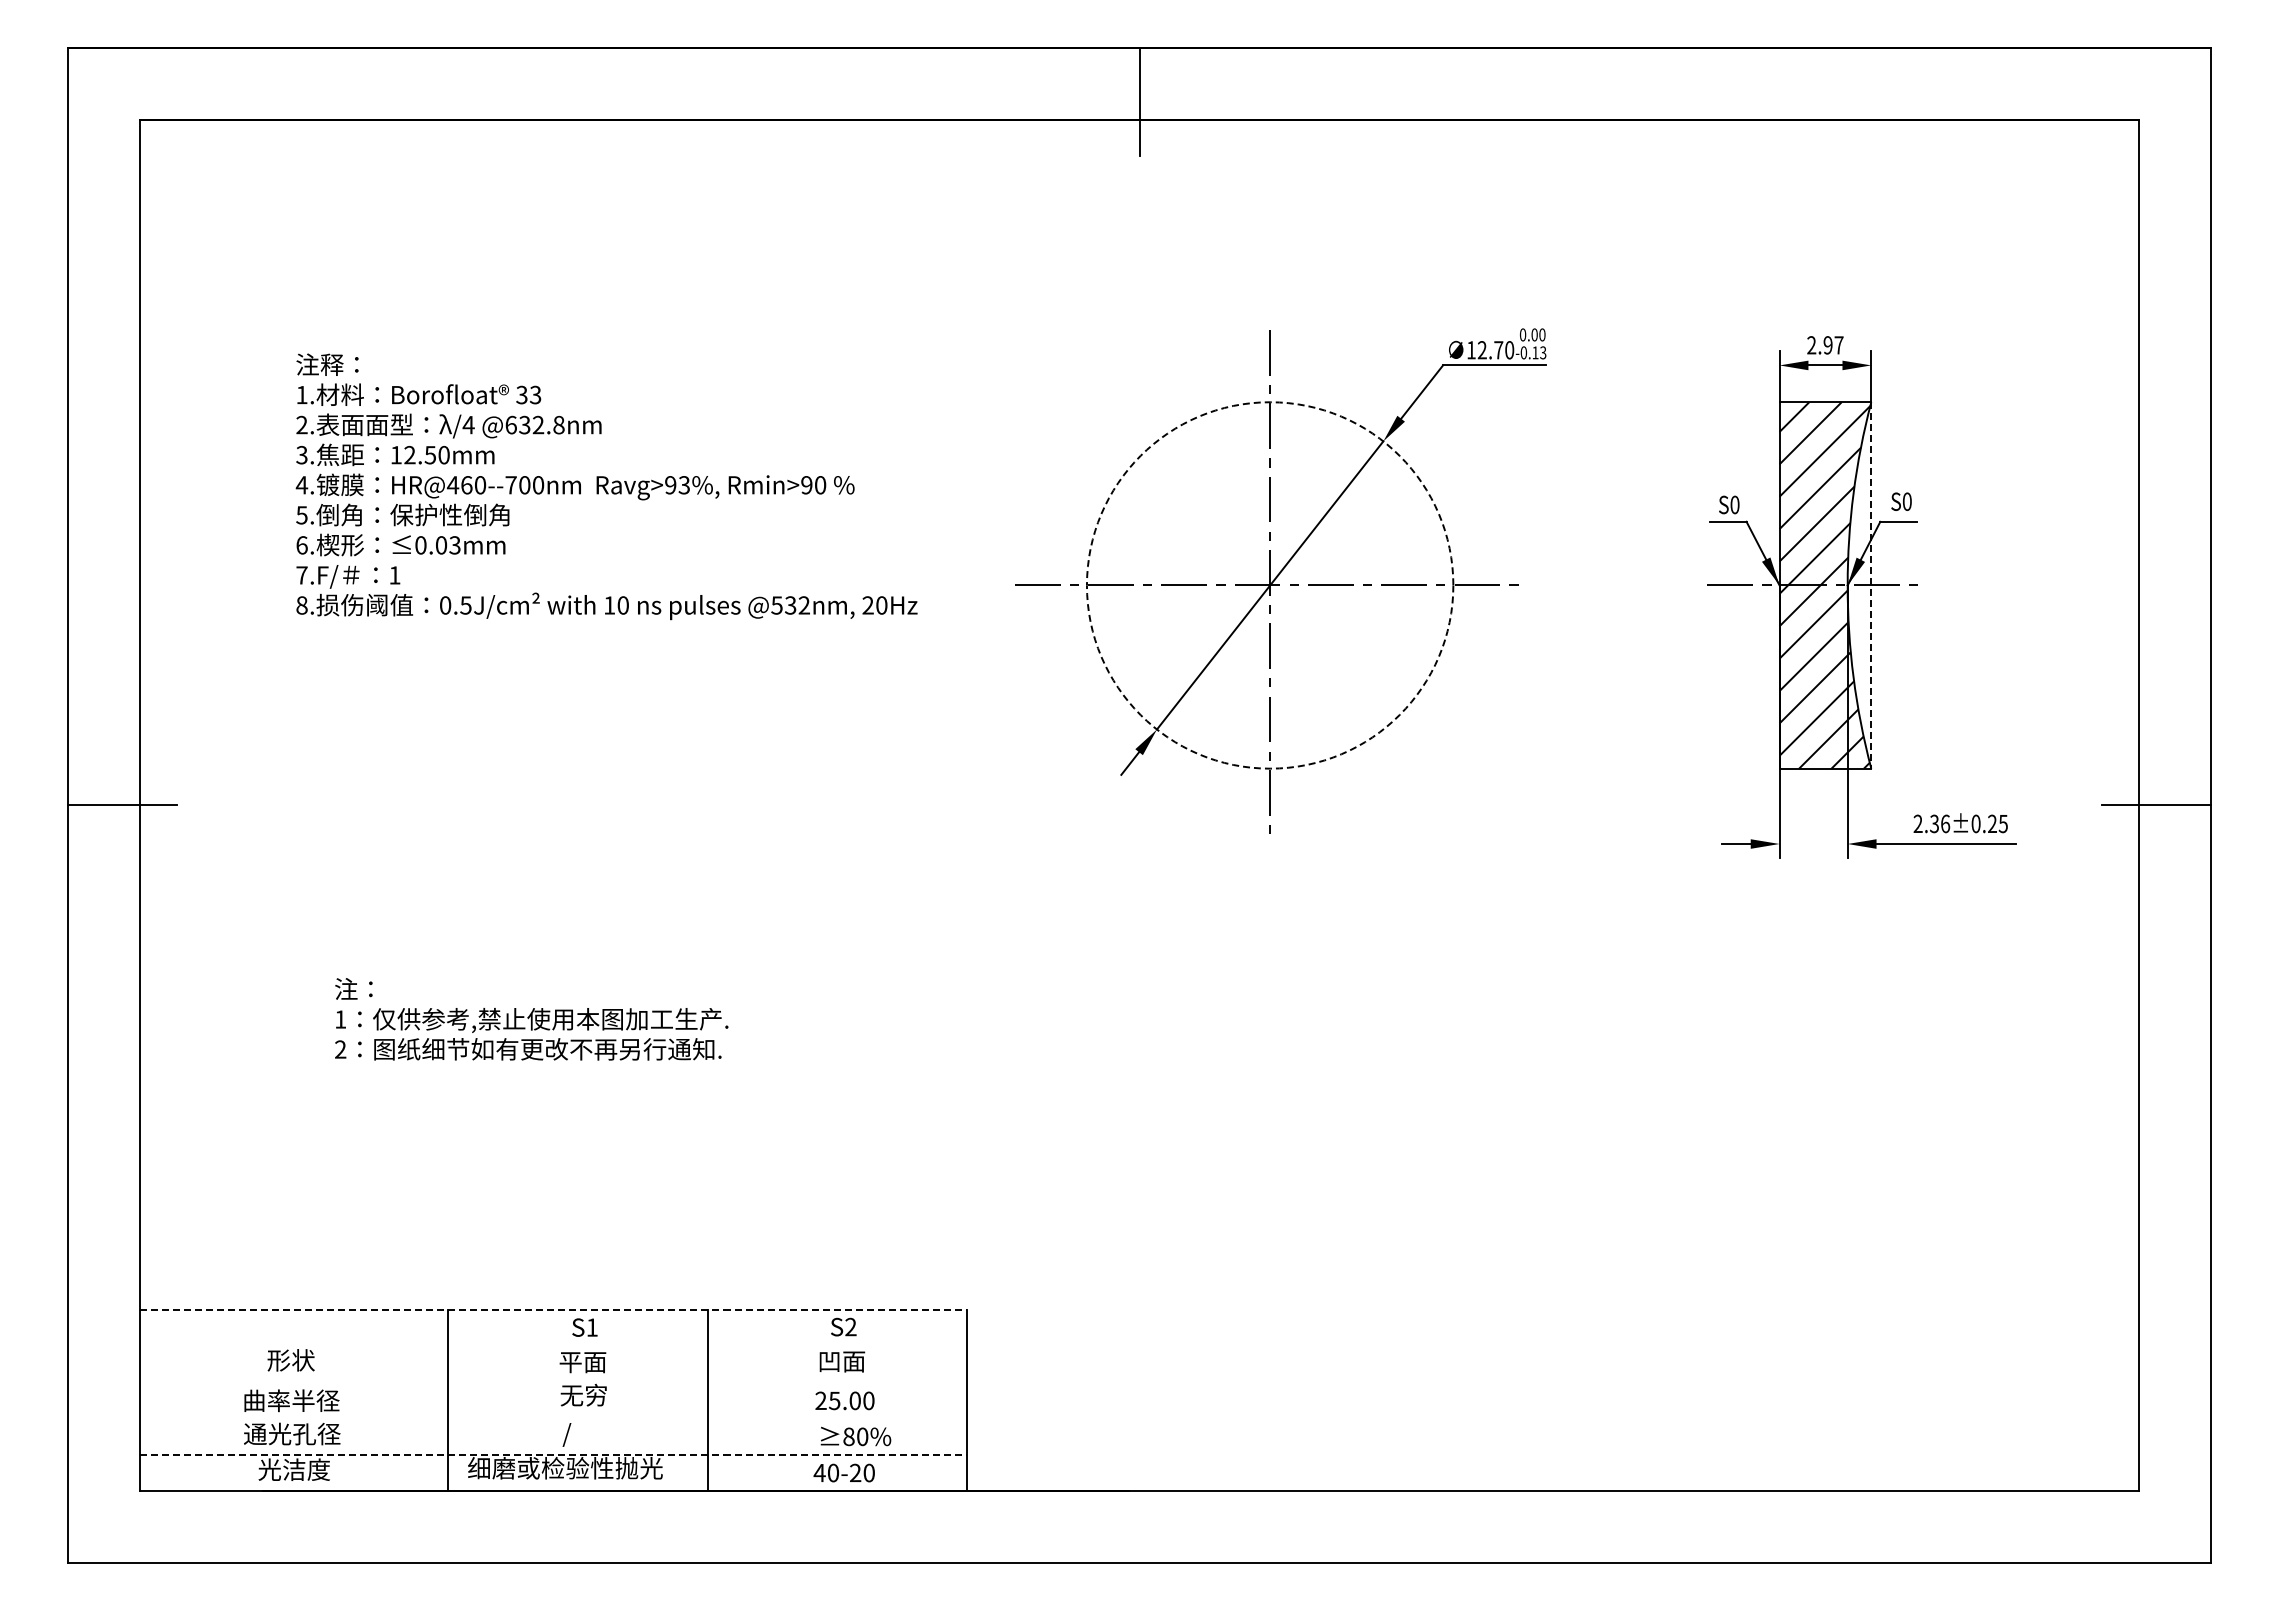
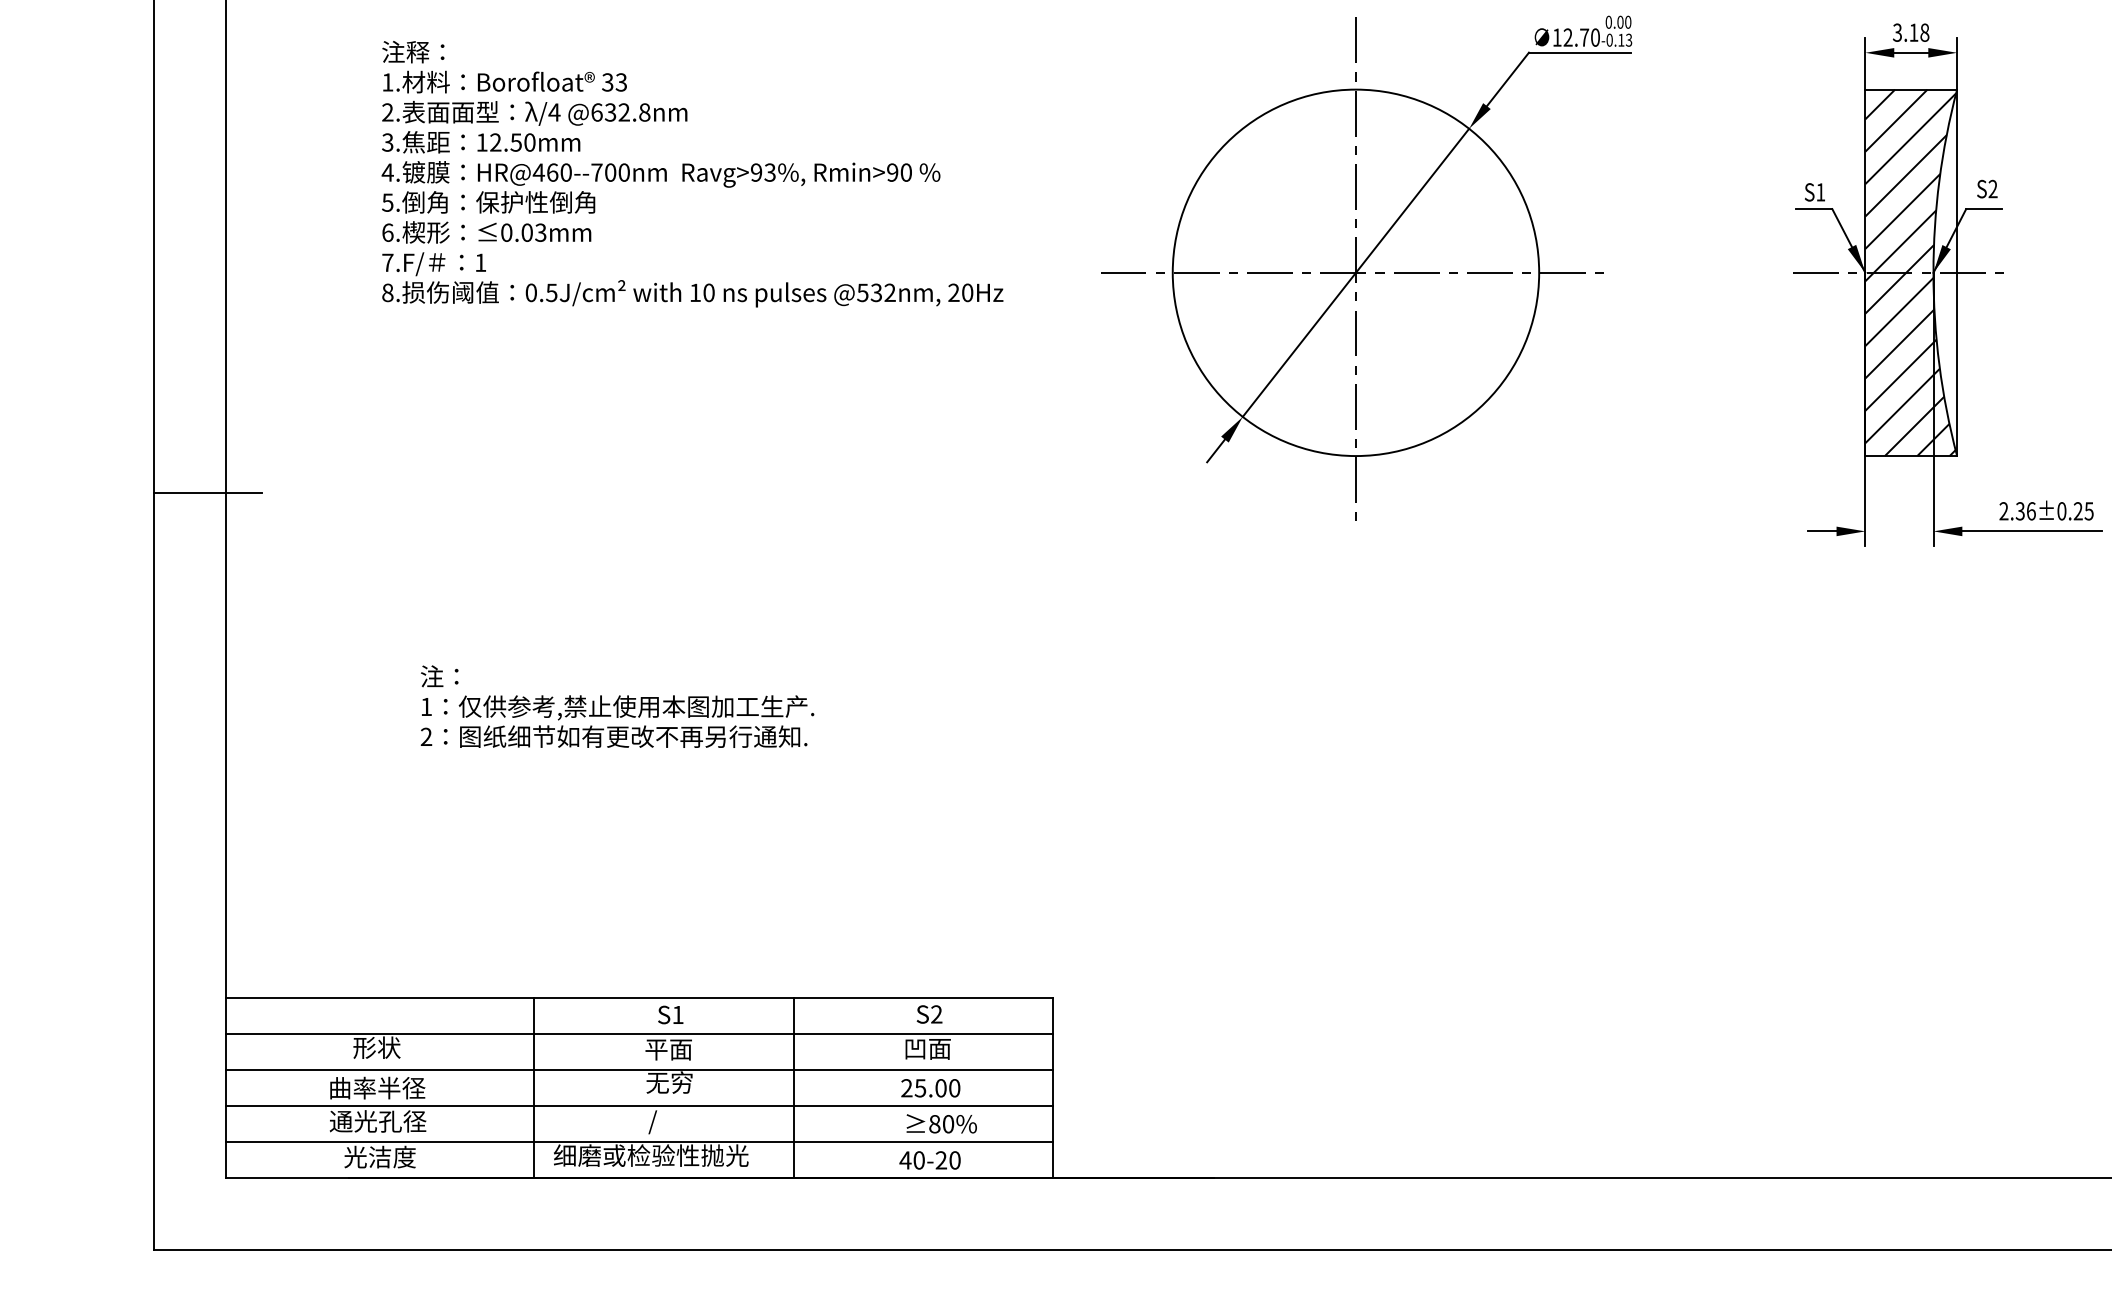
text: (1825, 345) -> (1911, 32), 2.97 -> 3.18
text: (1906, 501) -> (1992, 188), S0 -> S2
text: (1734, 504) -> (1820, 191), S0 -> S1
circle: (1269, 585) -> (1355, 272), dashed -> solid
line: (1871, 585) -> (1957, 272), dashed -> solid
line: (554, 1310) -> (640, 997), dashed -> solid
line: (553, 1346) -> (639, 1033), added
line: (553, 1382) -> (639, 1069), added
line: (553, 1418) -> (639, 1105), added
line: (554, 1454) -> (640, 1141), dashed -> solid

